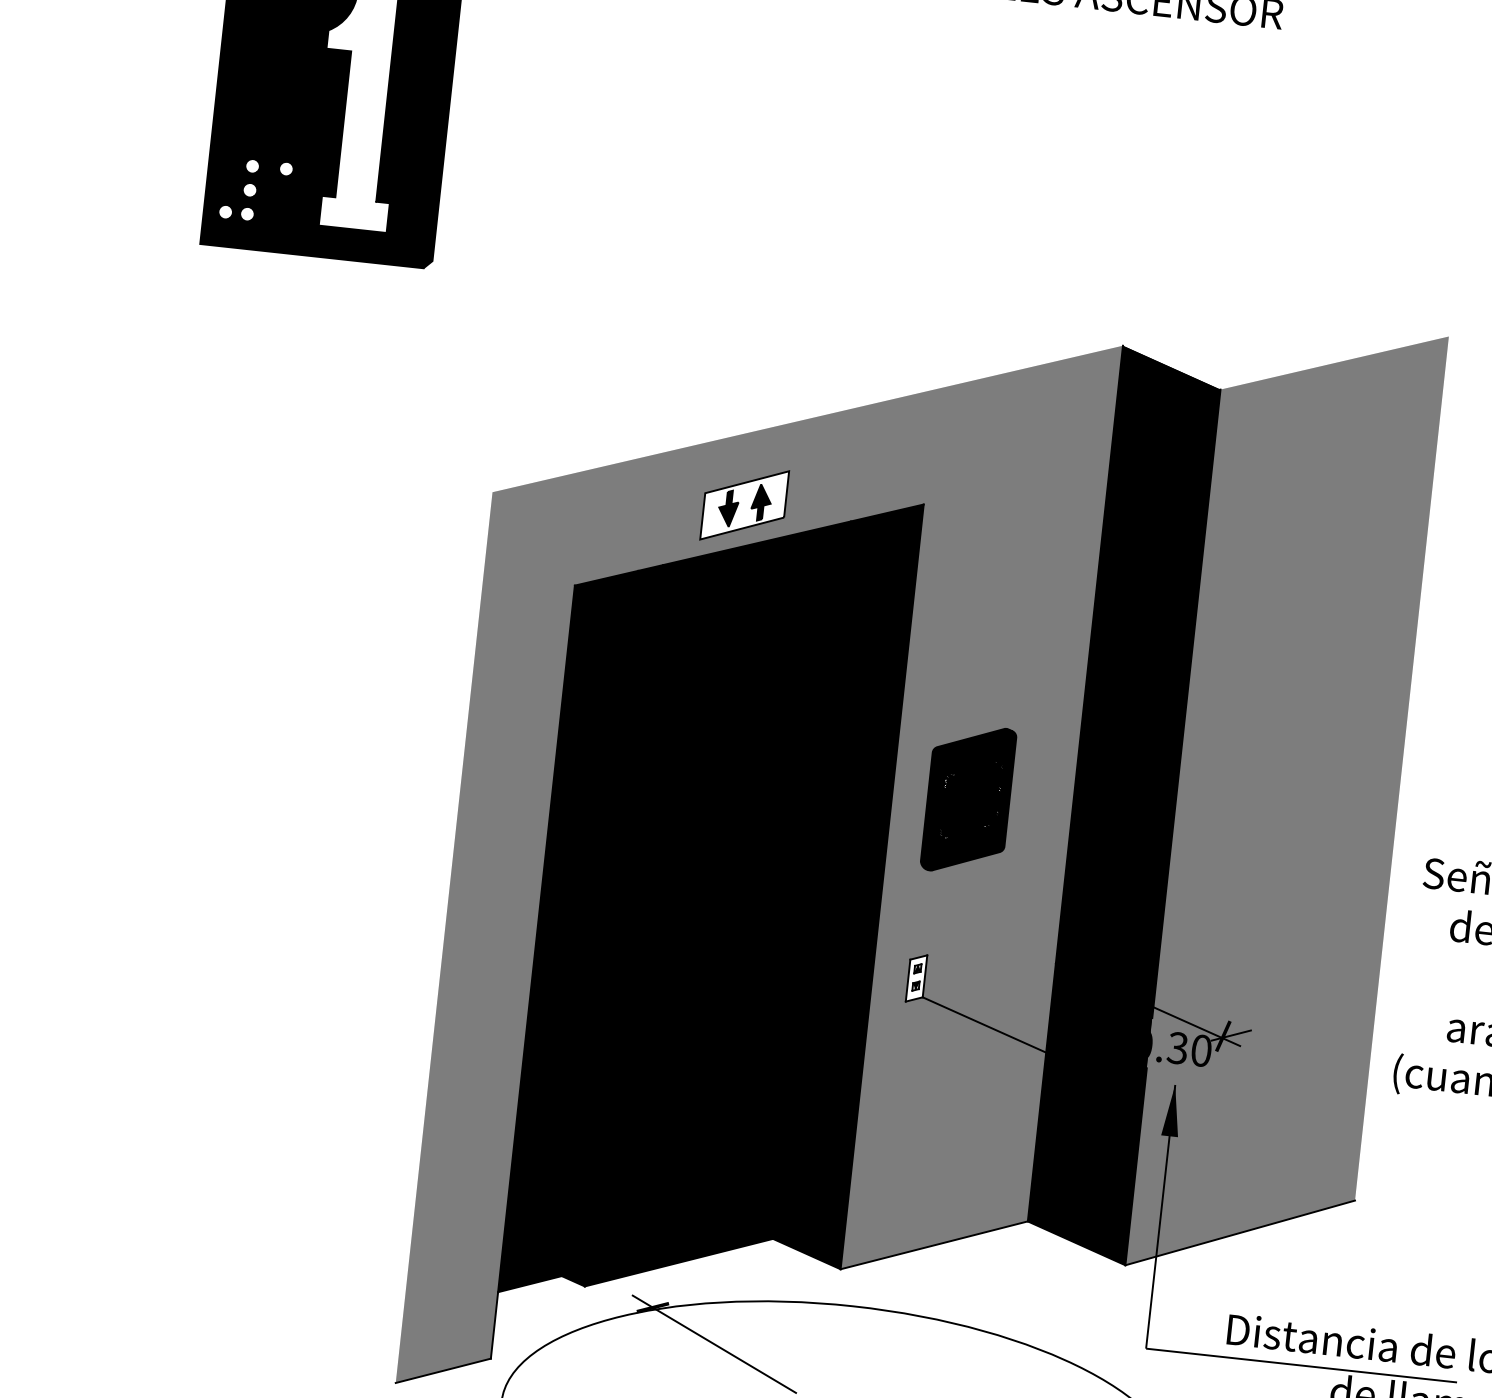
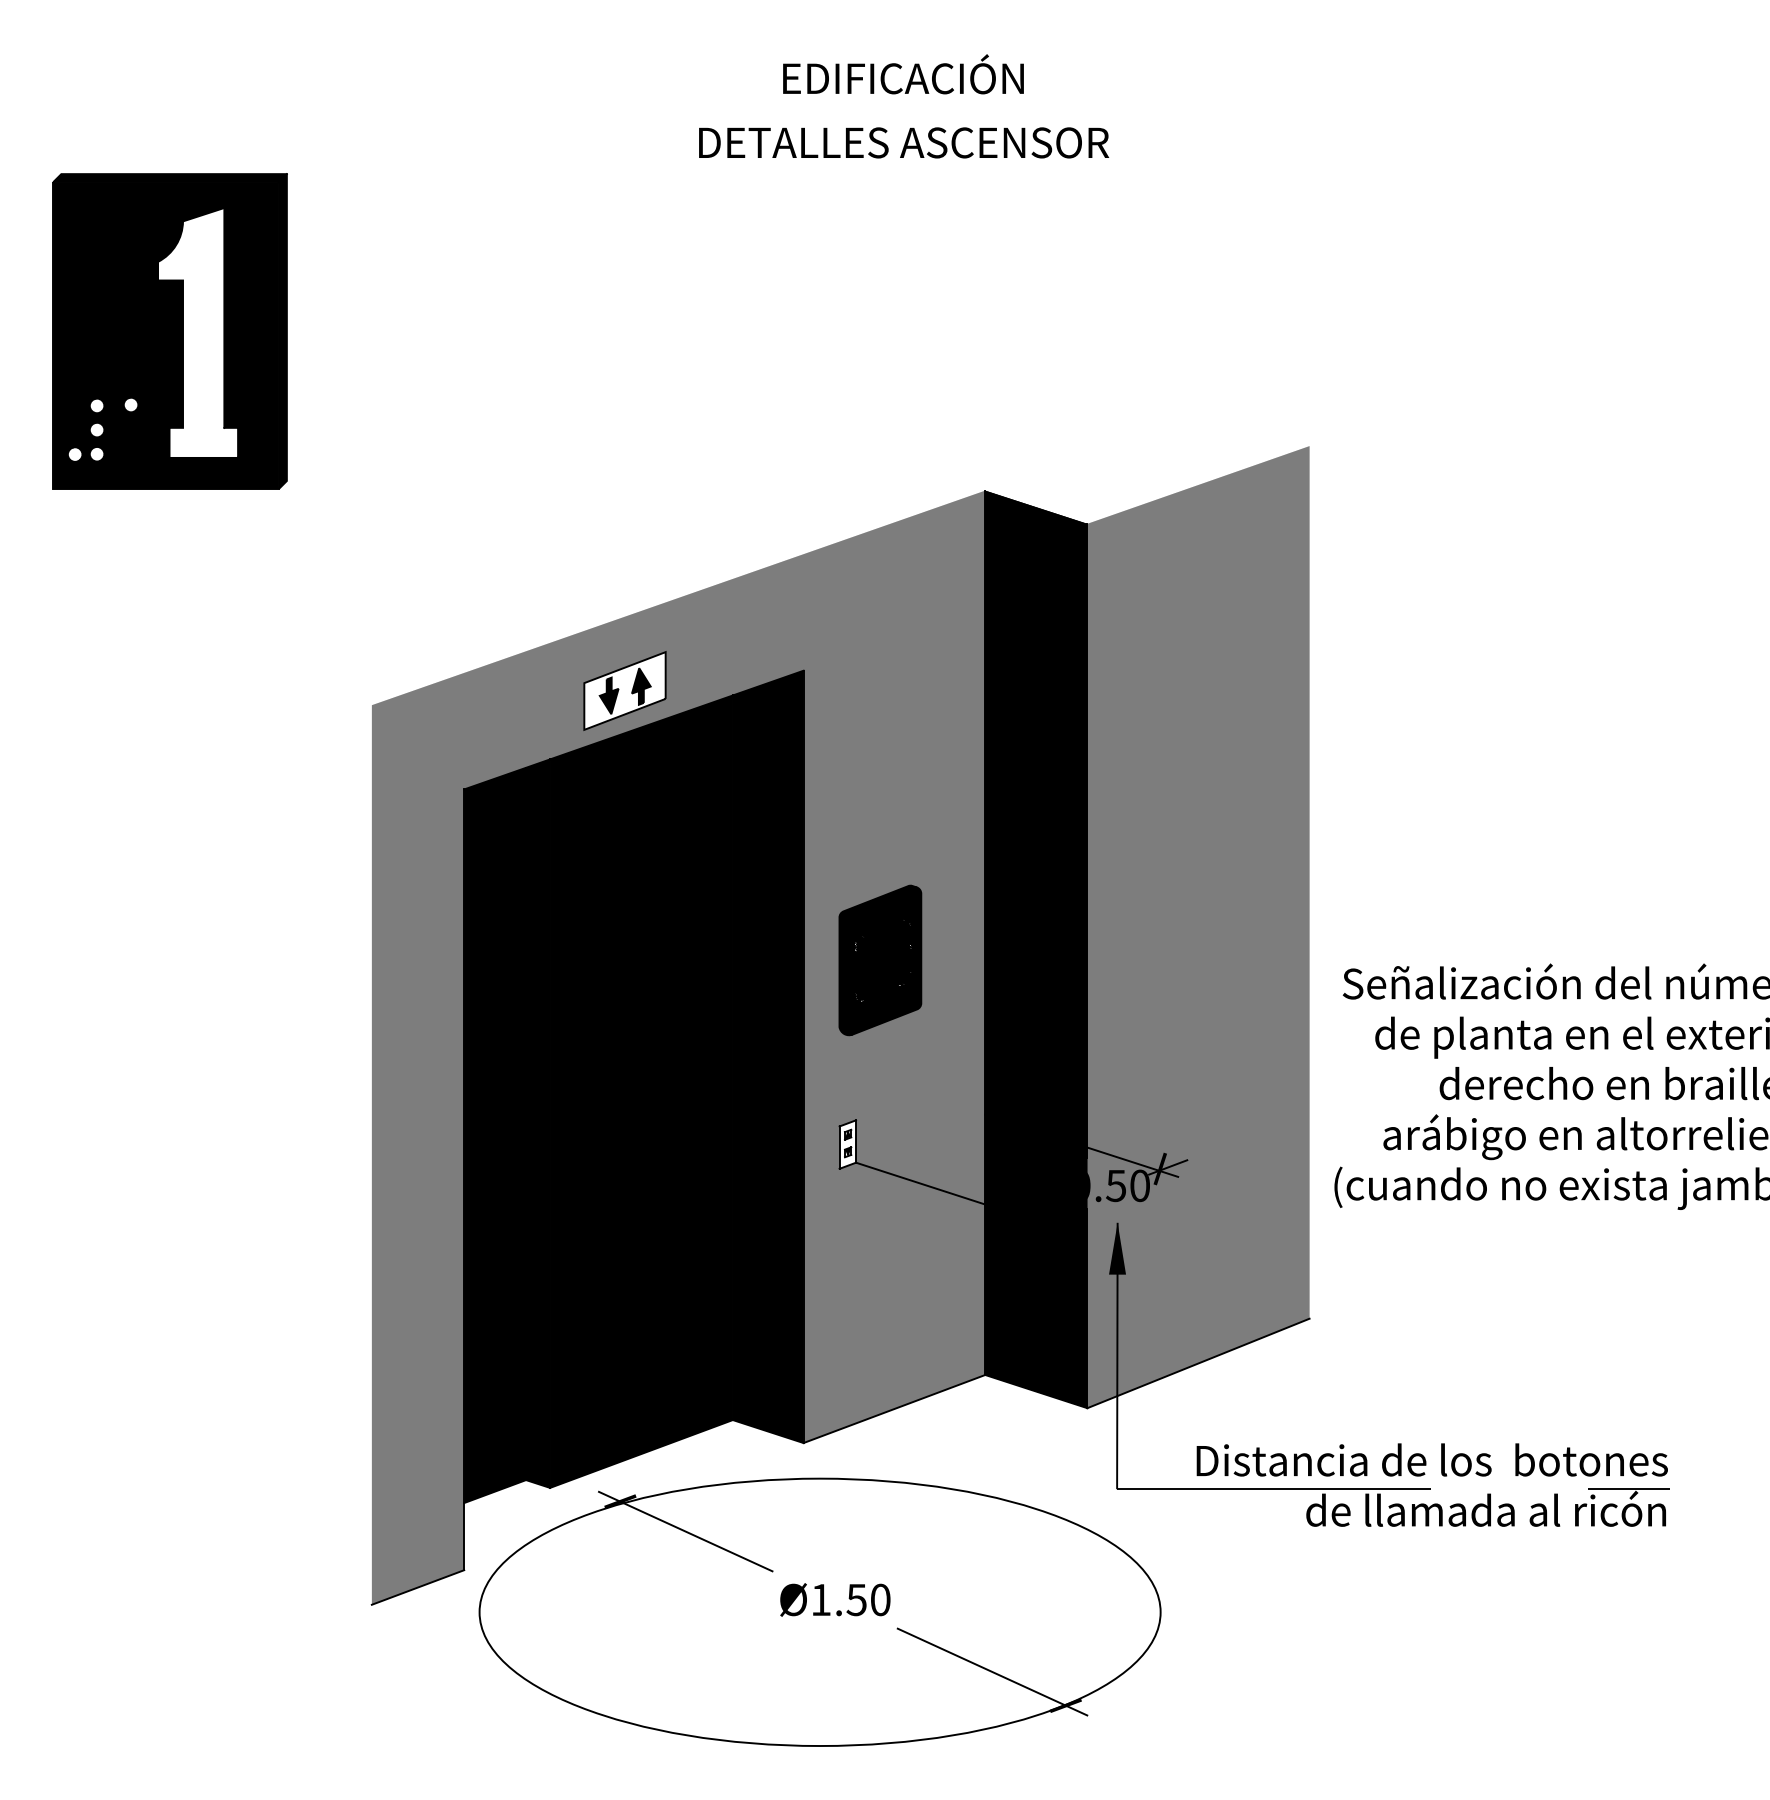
text: (1178, 1046) -> (1116, 1184), 0.30 -> 0.50

